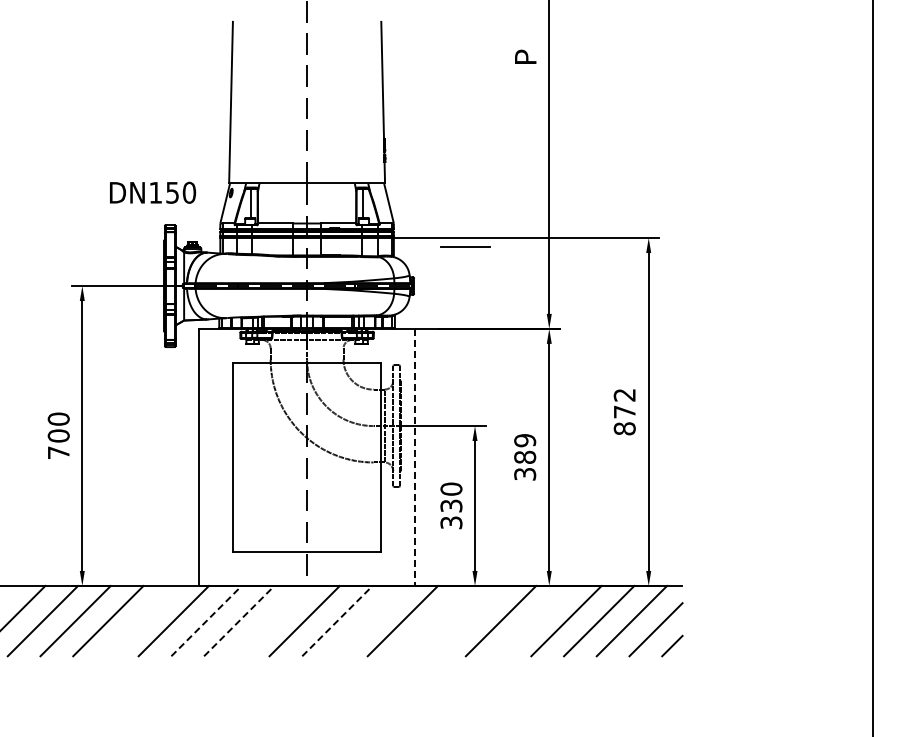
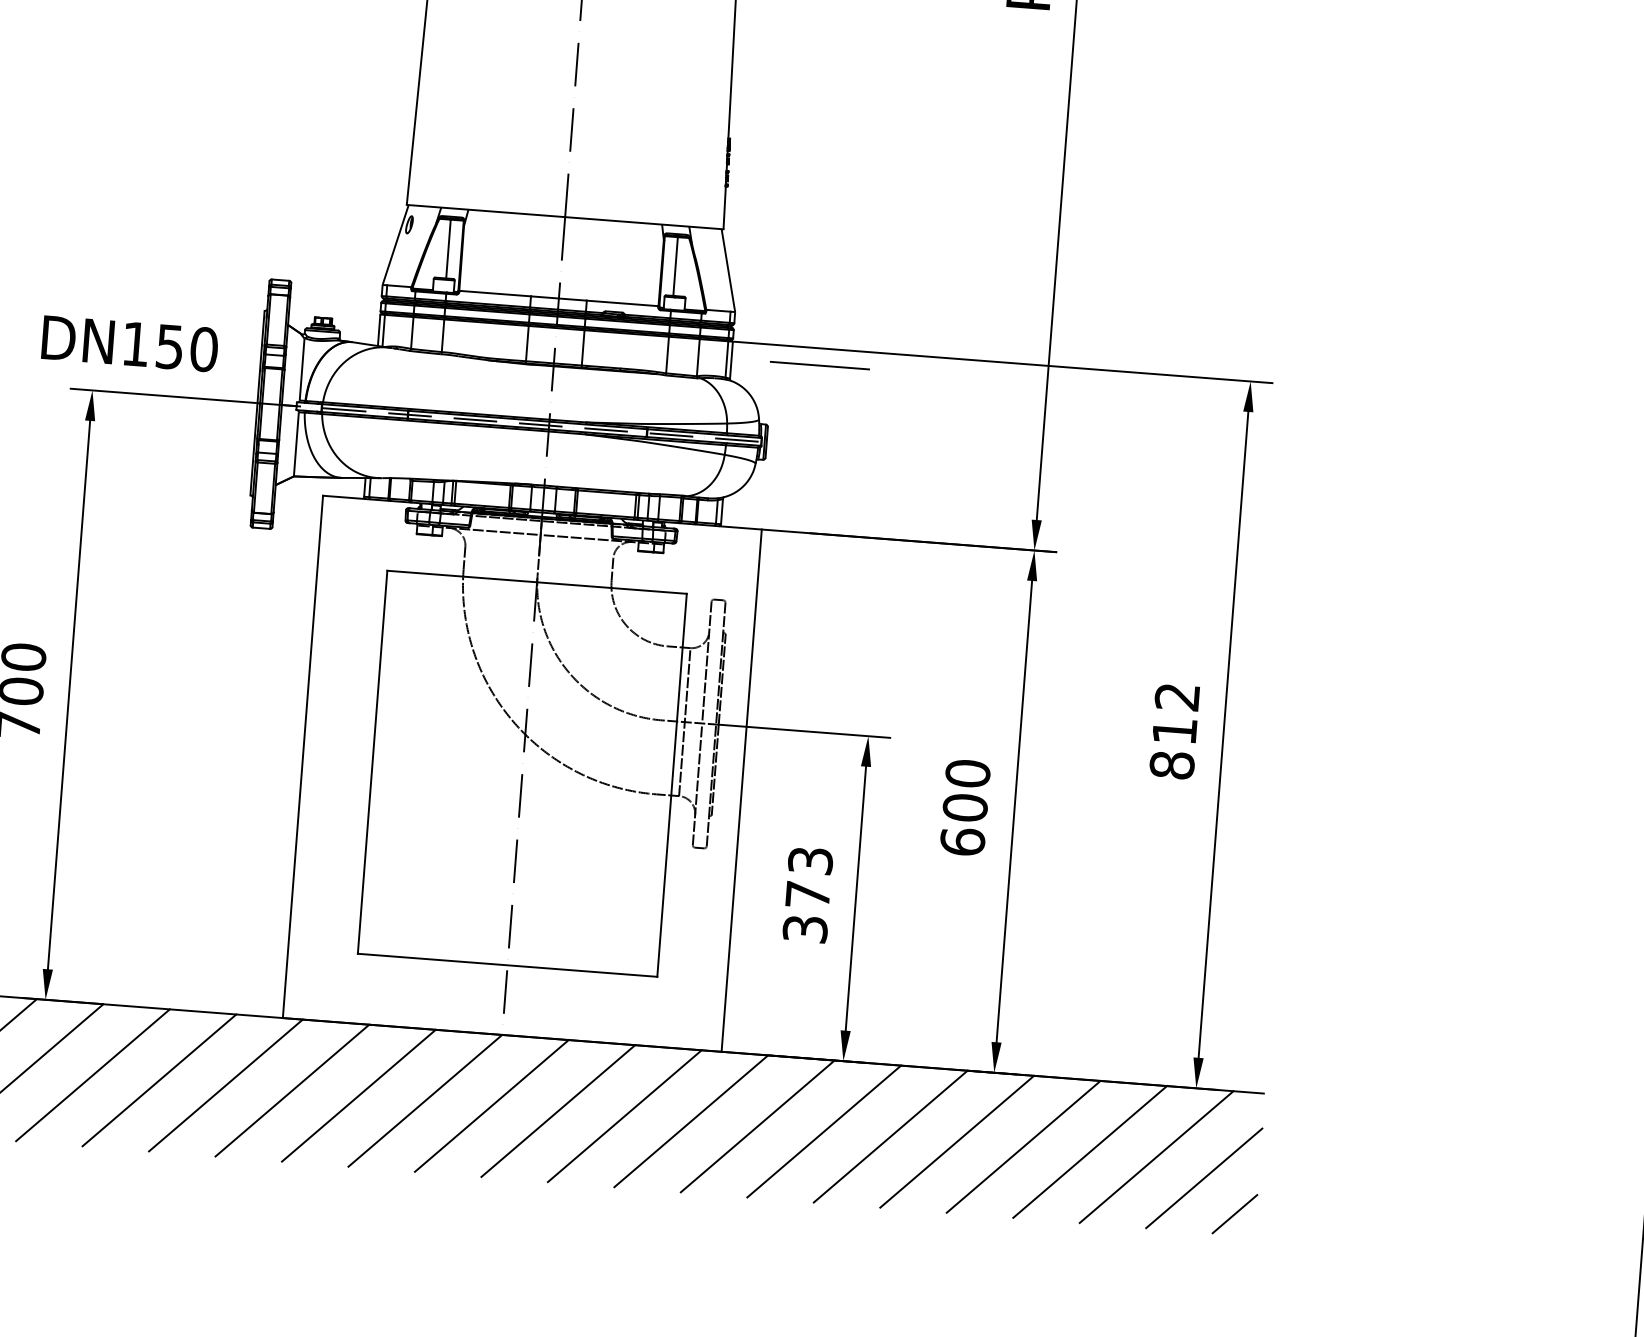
text: (153, 192) -> (131, 343), moved
line: (465, 246) -> (820, 365), moved
text: (624, 411) -> (1174, 730), 872 -> 812
line: (415, 457) -> (742, 790), dashed -> solid
text: (525, 457) -> (966, 808), 389 -> 600
text: (451, 497) -> (809, 877), 330 -> 373
line: (140, 620) -> (158, 1079), added
line: (271, 620) -> (424, 1099), added
line: (370, 620) -> (625, 1114), added
line: (435, 620) -> (757, 1125), added
line: (468, 620) -> (824, 1130), added
line: (533, 620) -> (956, 1140), added
line: (206, 621) -> (292, 1091), dashed -> solid
line: (239, 621) -> (359, 1096), dashed -> solid
line: (337, 621) -> (558, 1111), dashed -> solid

